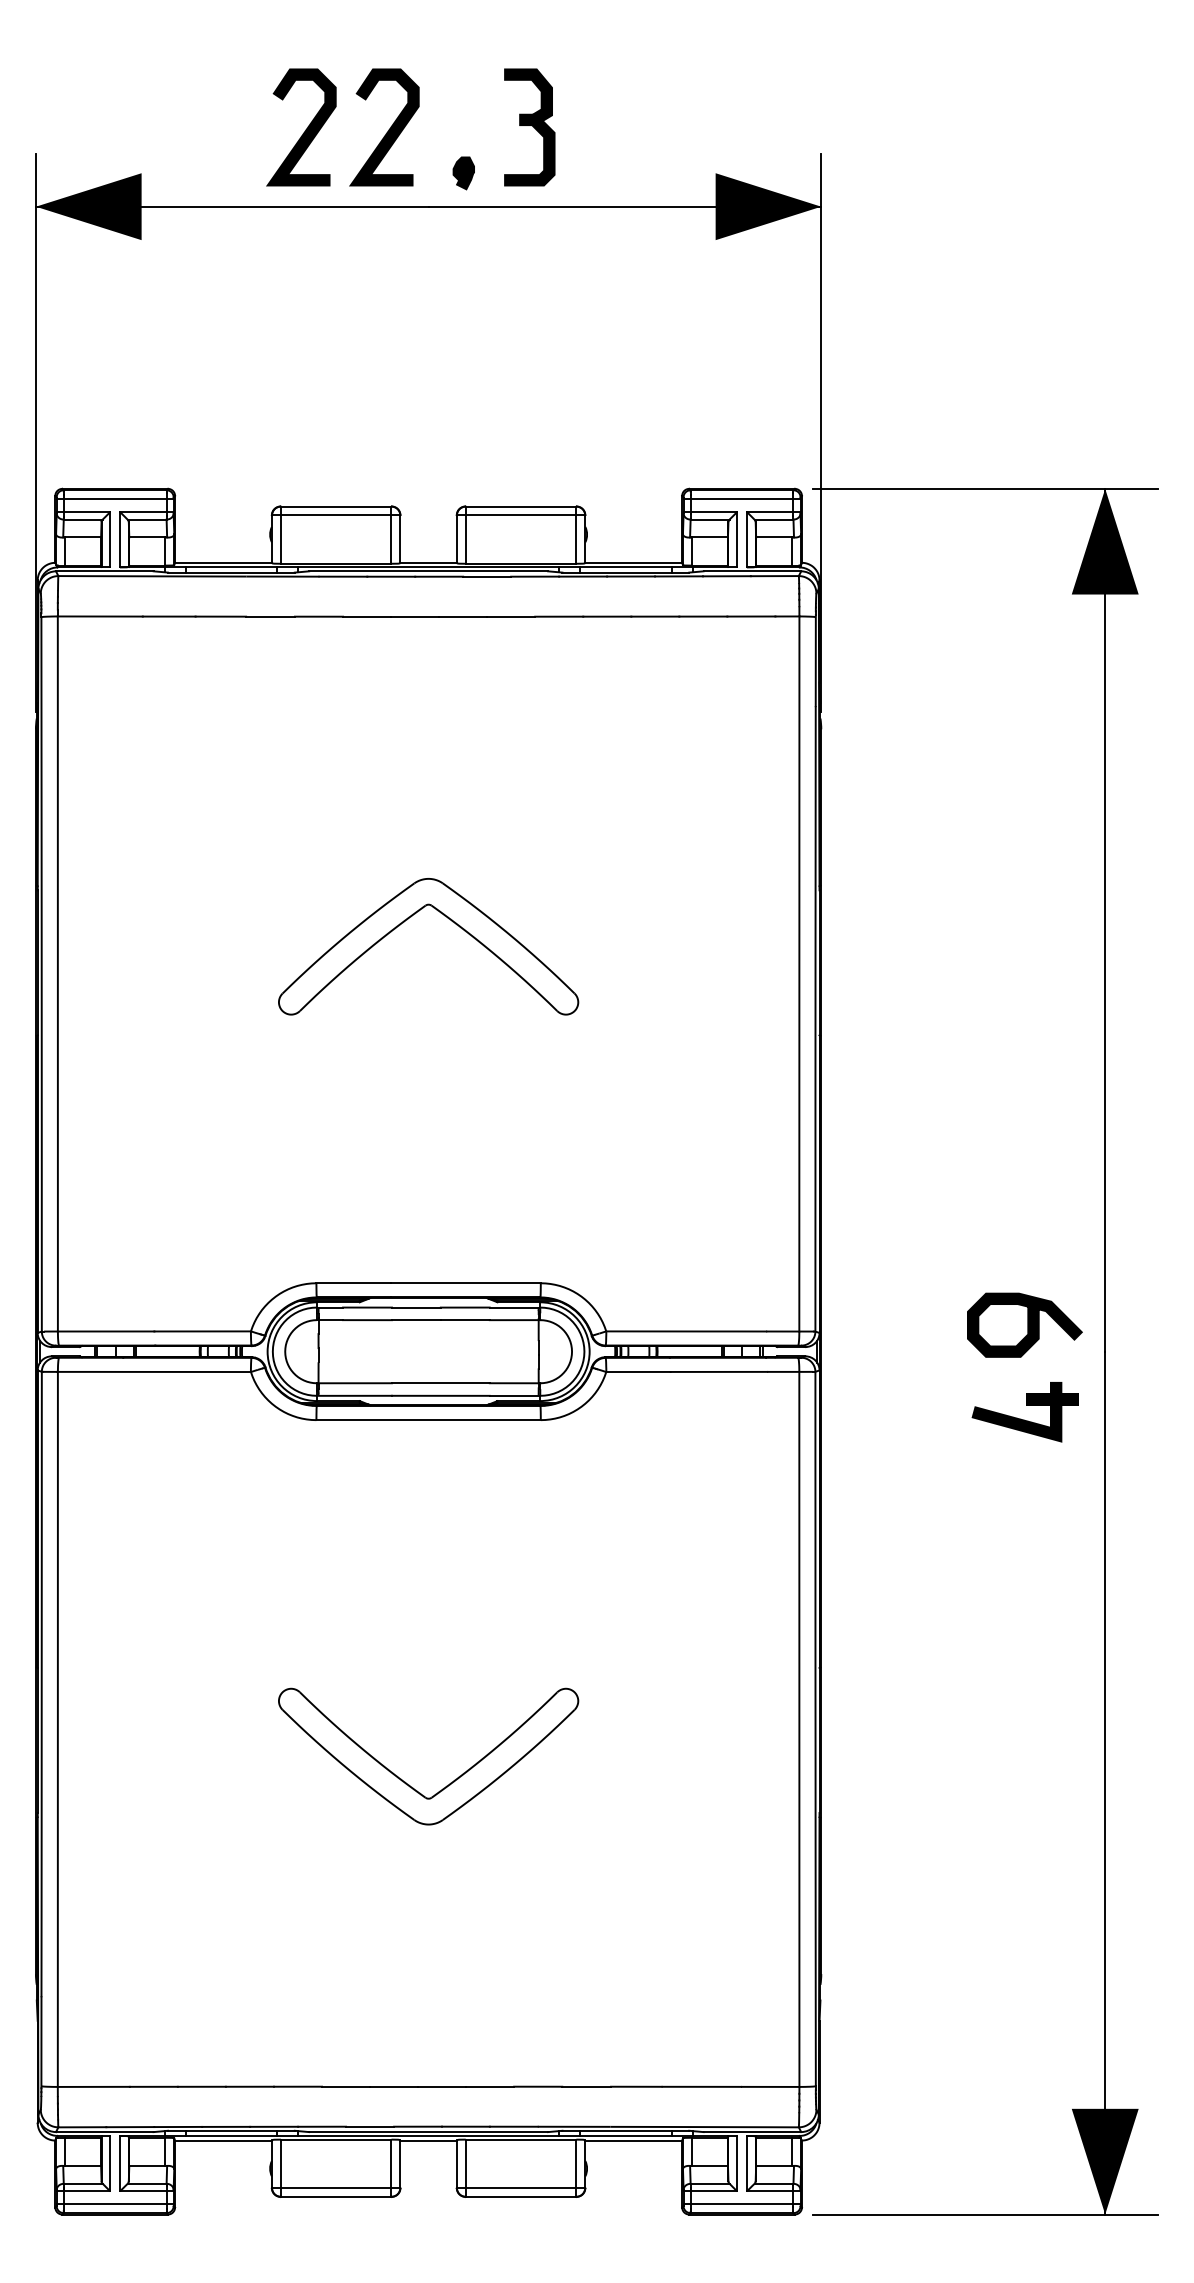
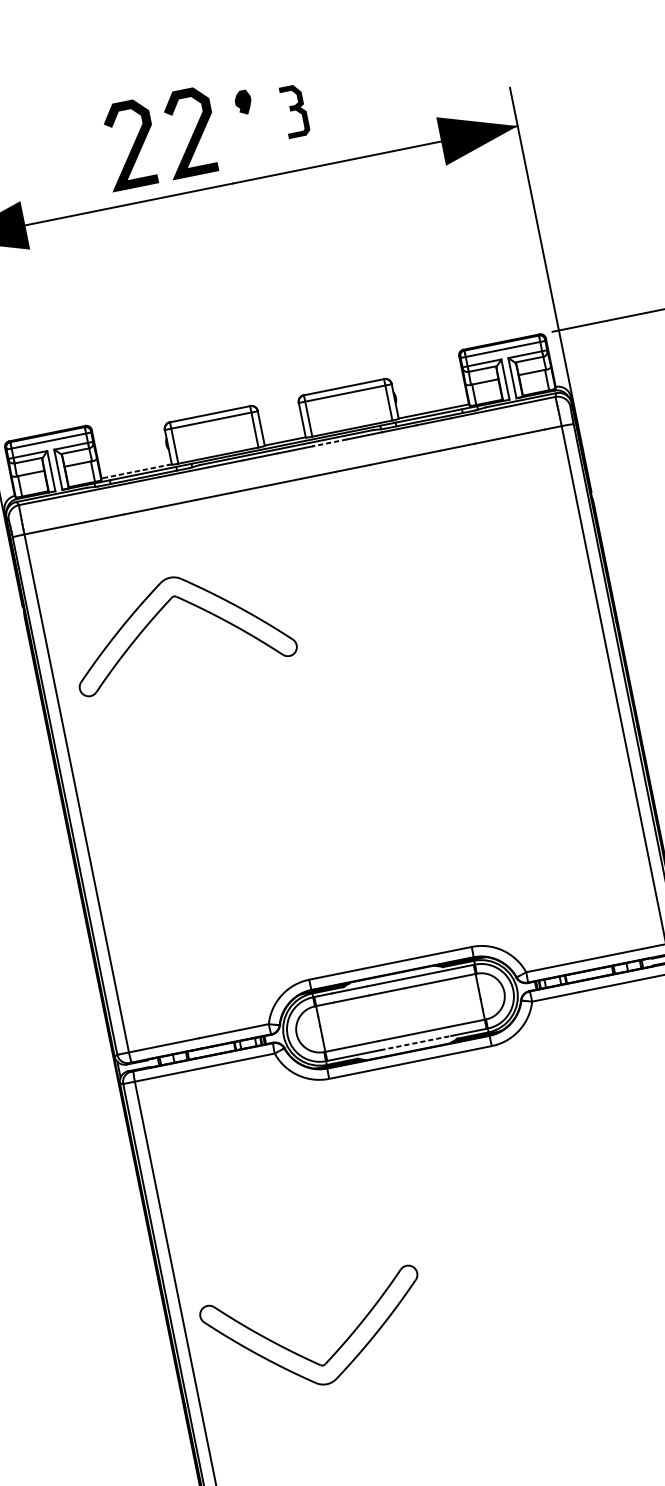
part: (529, 127) -> (294, 111), size x0.6
part: (463, 173) -> (243, 102), moved
line: (222, 562) -> (135, 471), solid -> dashed
line: (486, 576) -> (329, 442), solid -> dashed
part: (408, 919) -> (161, 610), moved
line: (440, 1395) -> (415, 1042), solid -> dashed
part: (409, 1784) -> (307, 1358), moved

